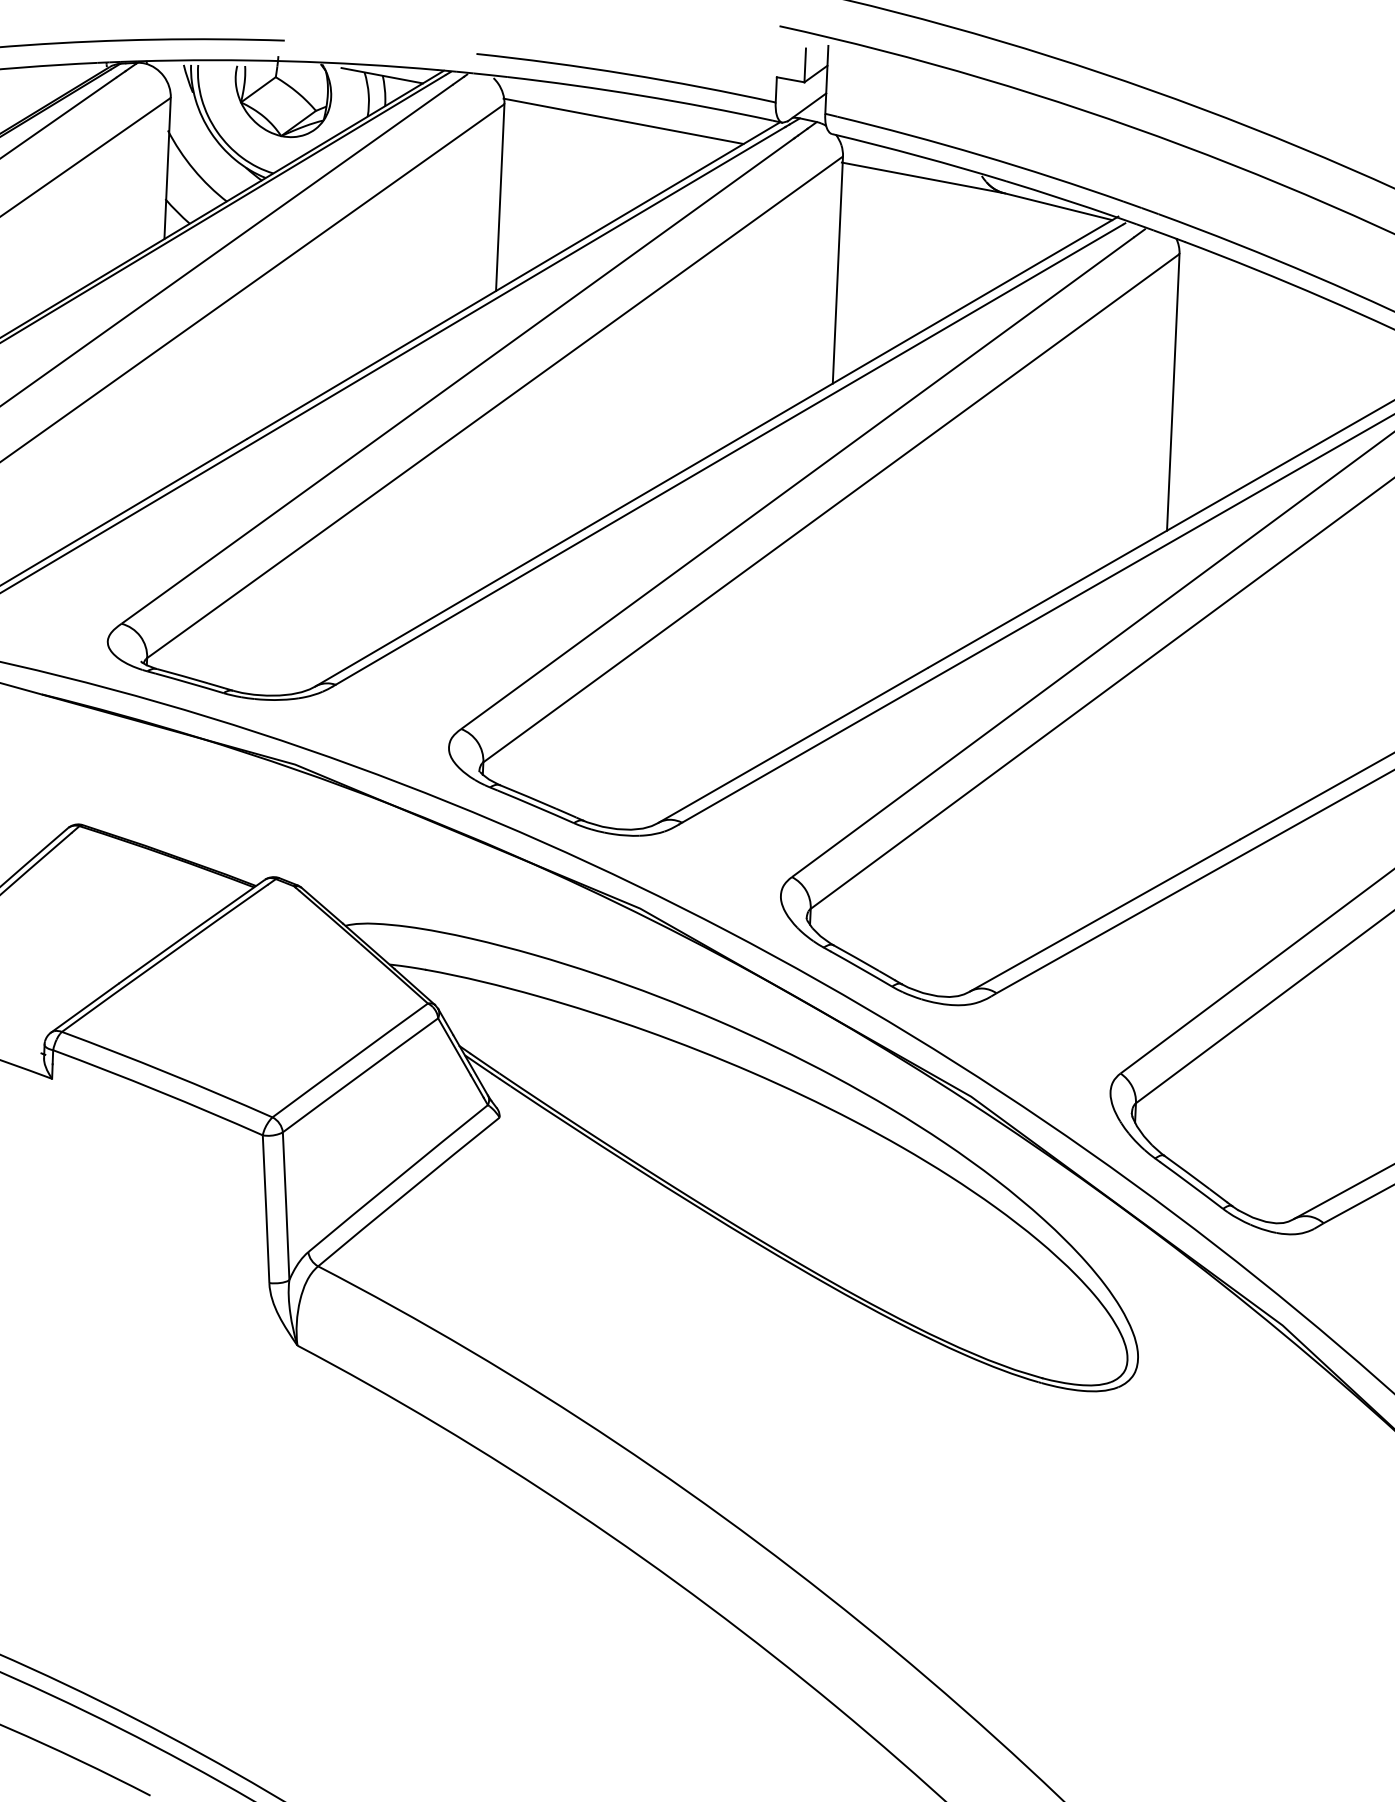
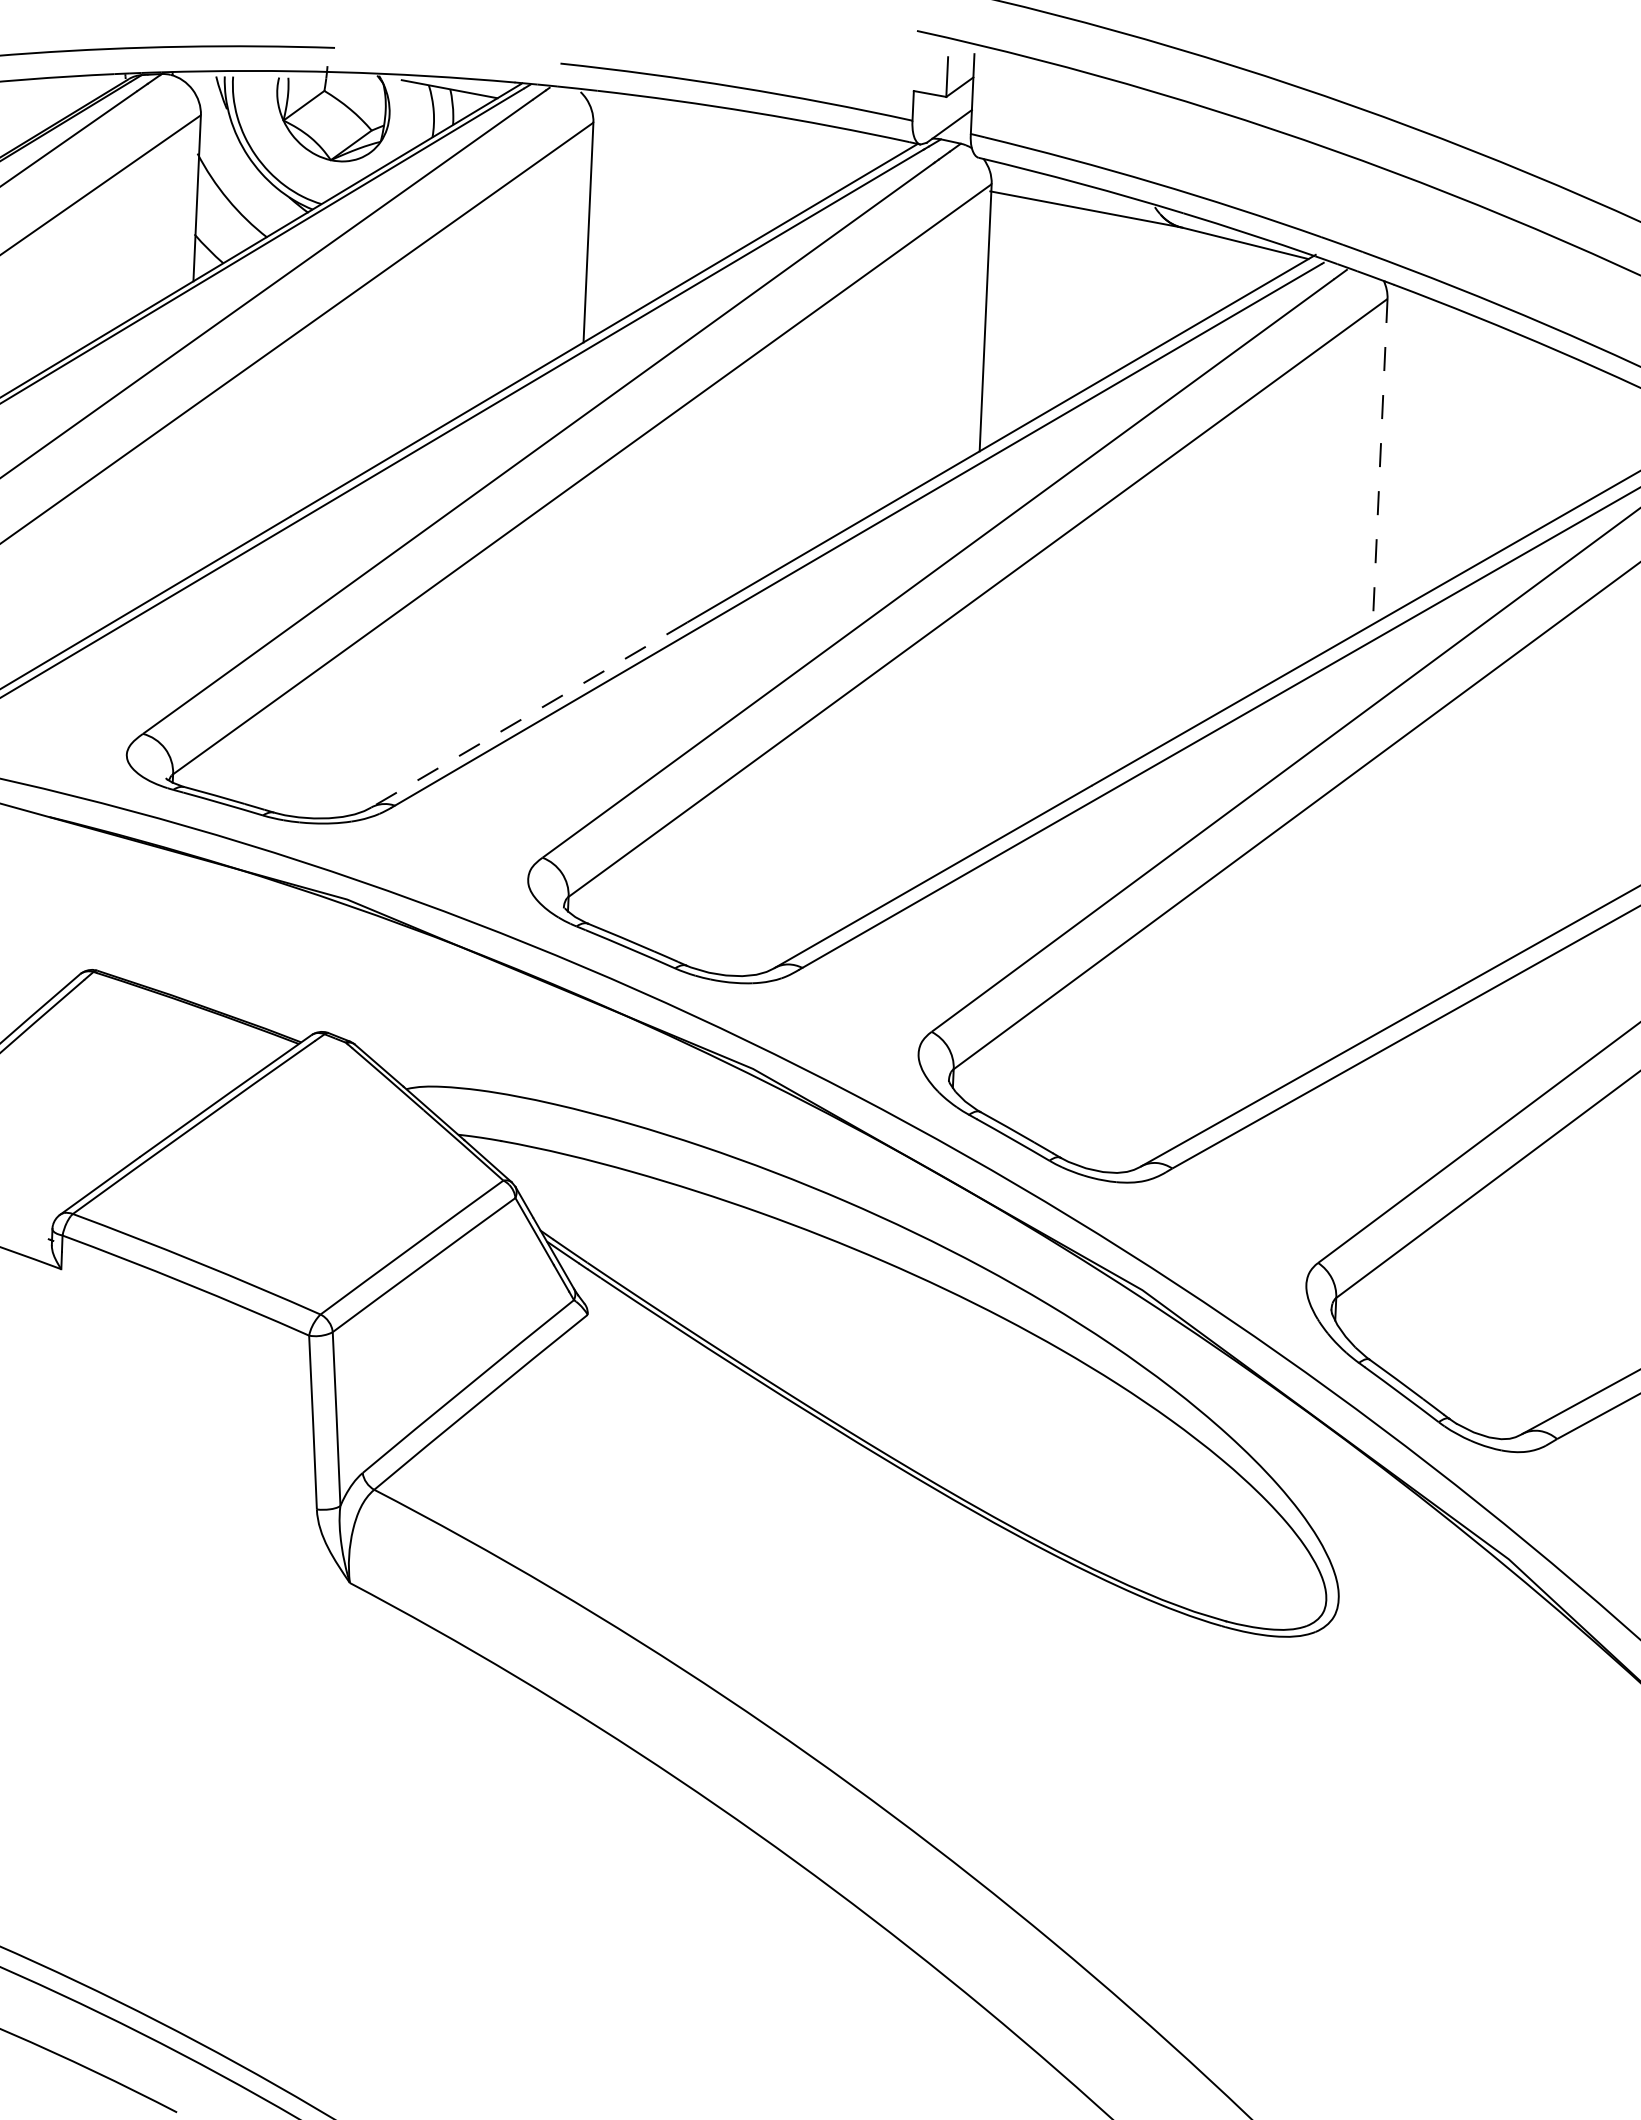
line: (623, 121) -> (733, 142), removed
line: (1173, 392) -> (1380, 461), solid -> dashed
line: (449, 608) -> (528, 715), solid -> dashed

